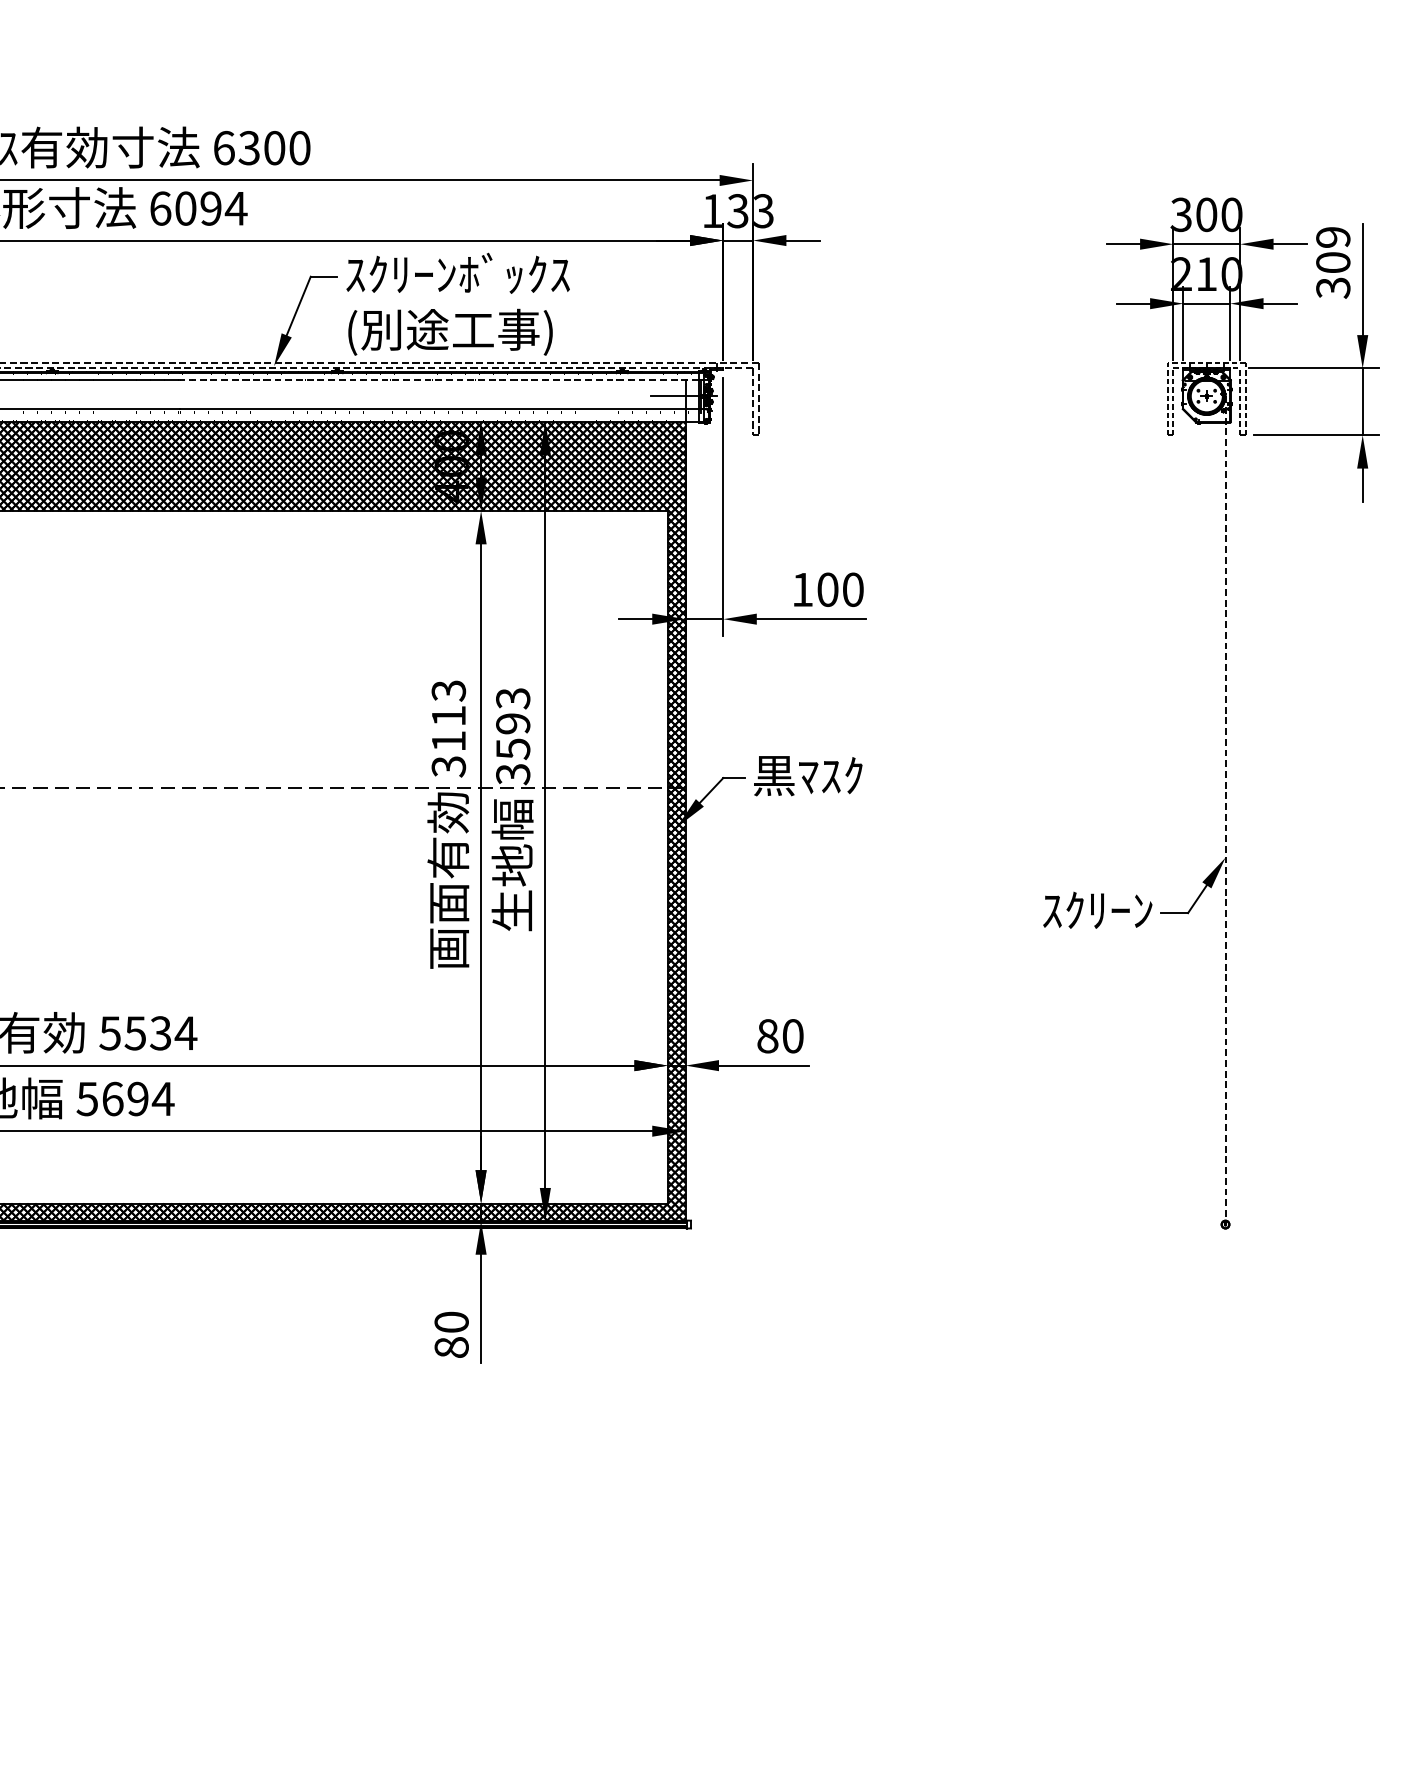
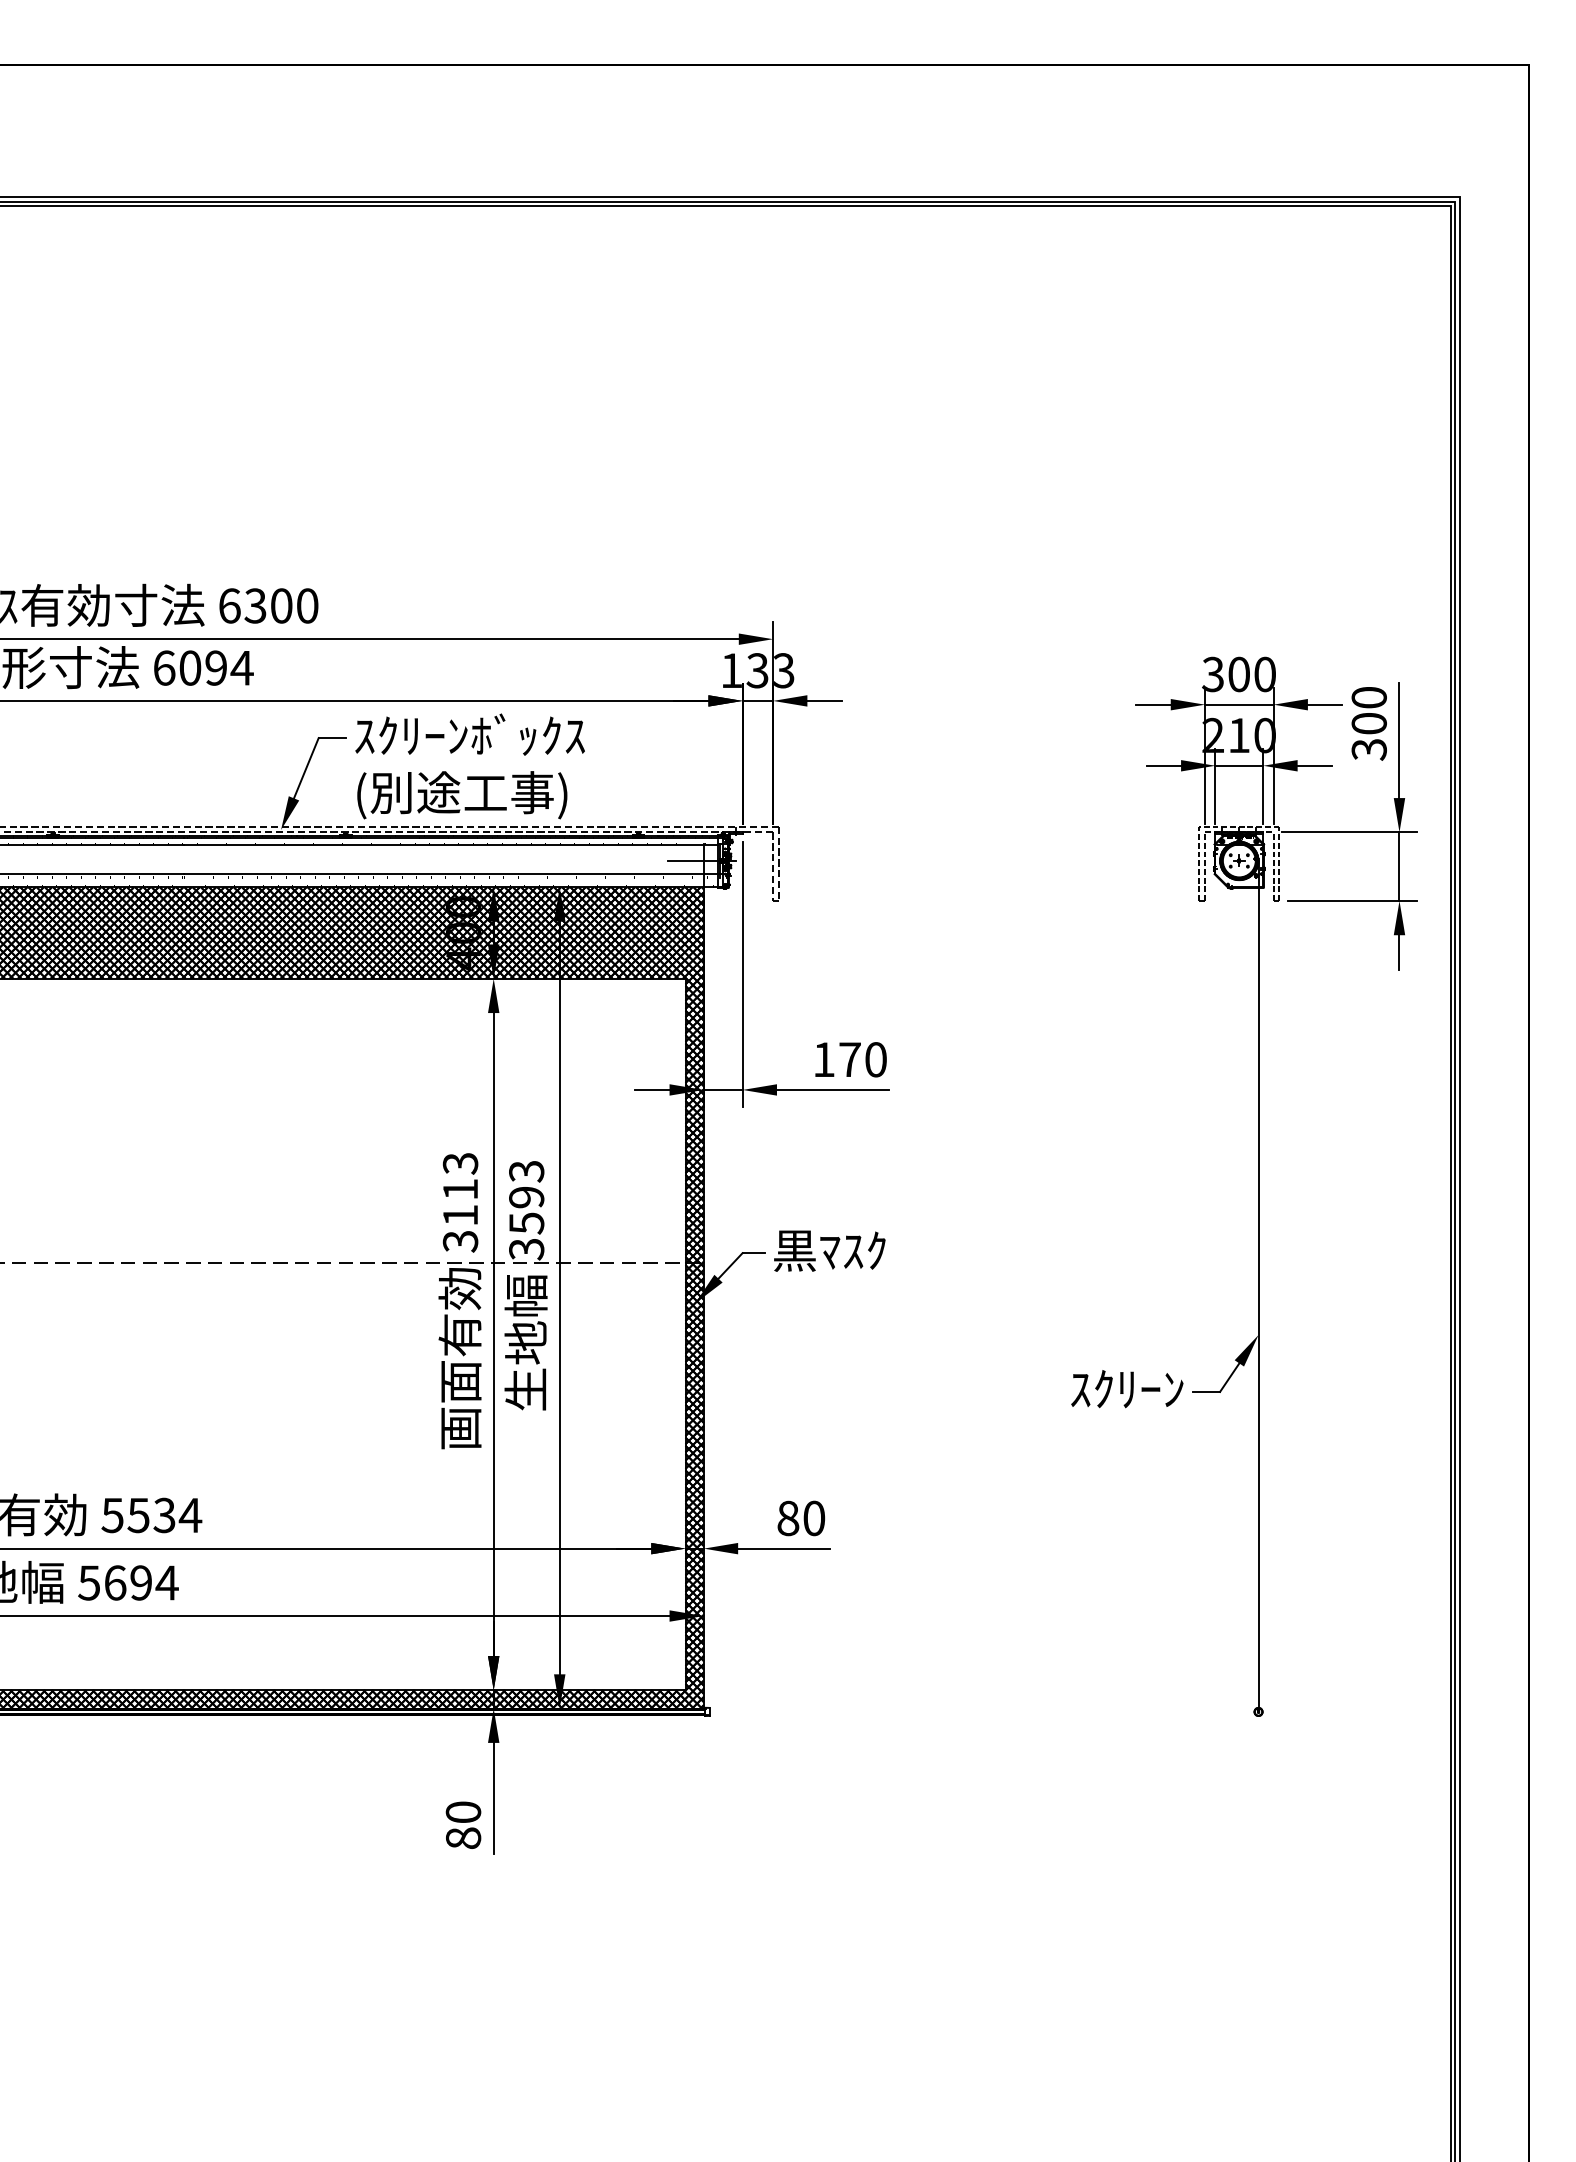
text: (1332, 237) -> (1368, 697), 309 -> 300
line: (439, 380) -> (450, 844), dashed -> solid
text: (827, 589) -> (849, 1059), 100 -> 170
line: (1225, 808) -> (1258, 1284), dashed -> solid

